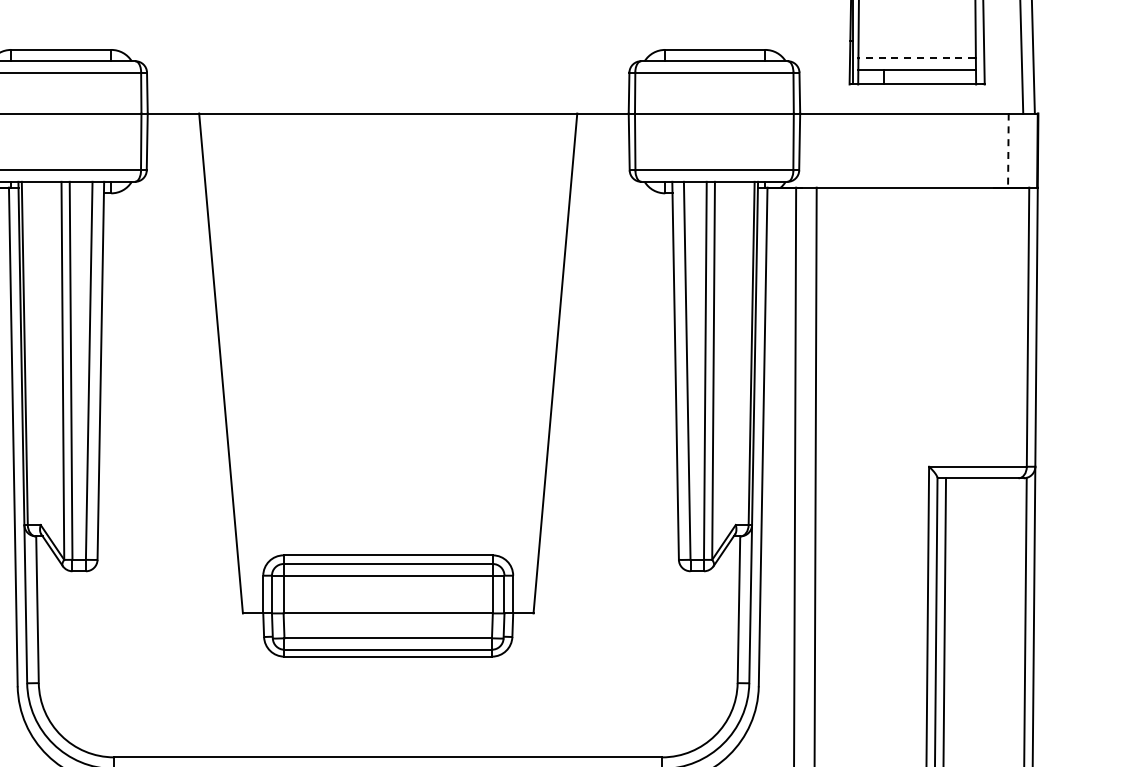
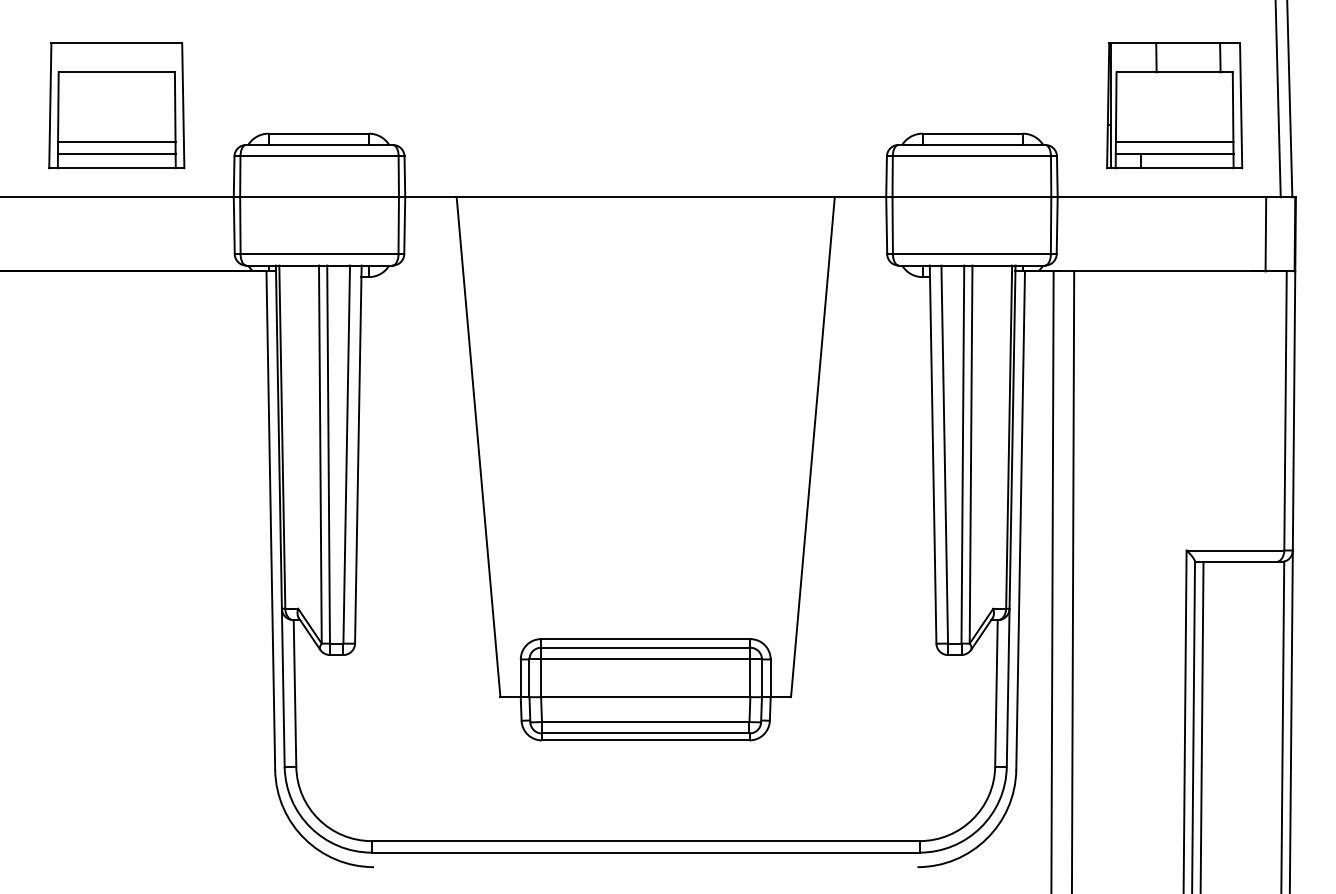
line: (917, 58) -> (1174, 142), dashed -> solid
line: (1008, 150) -> (1265, 234), dashed -> solid

